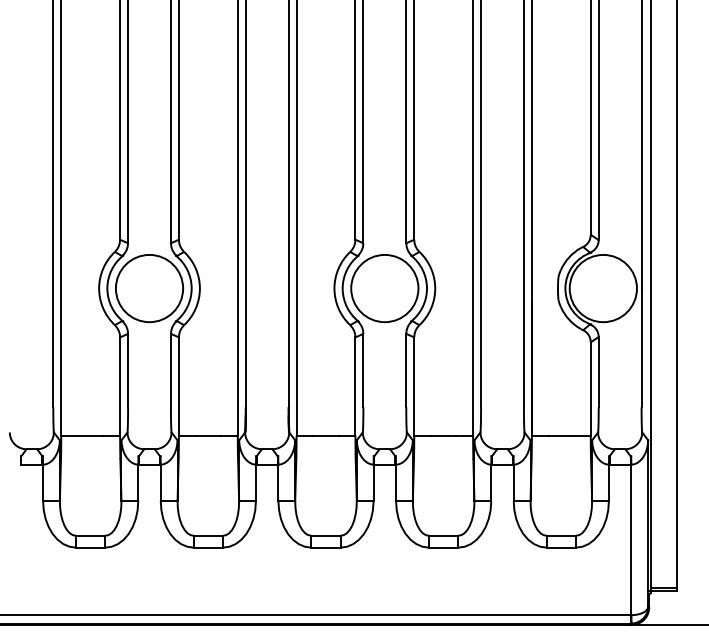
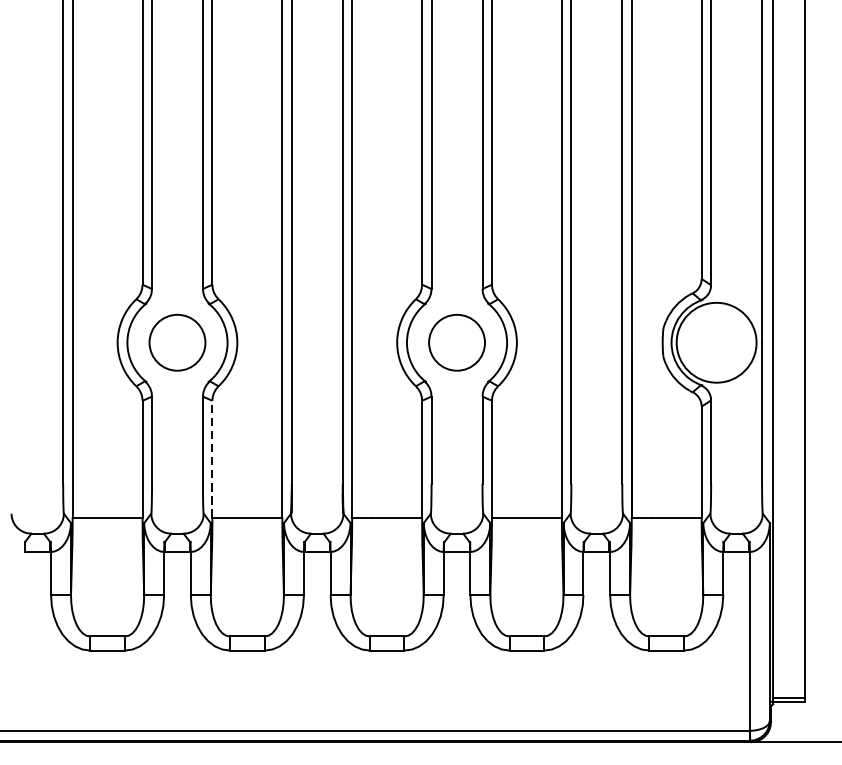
circle: (149, 288) -> (177, 342), size x0.7
circle: (384, 288) -> (456, 342), size x0.7
line: (178, 386) -> (211, 459), solid -> dashed

